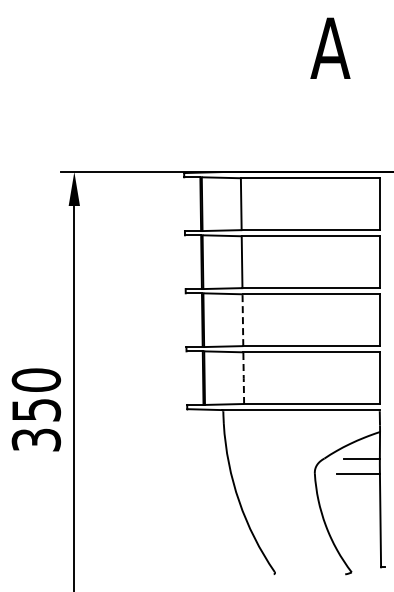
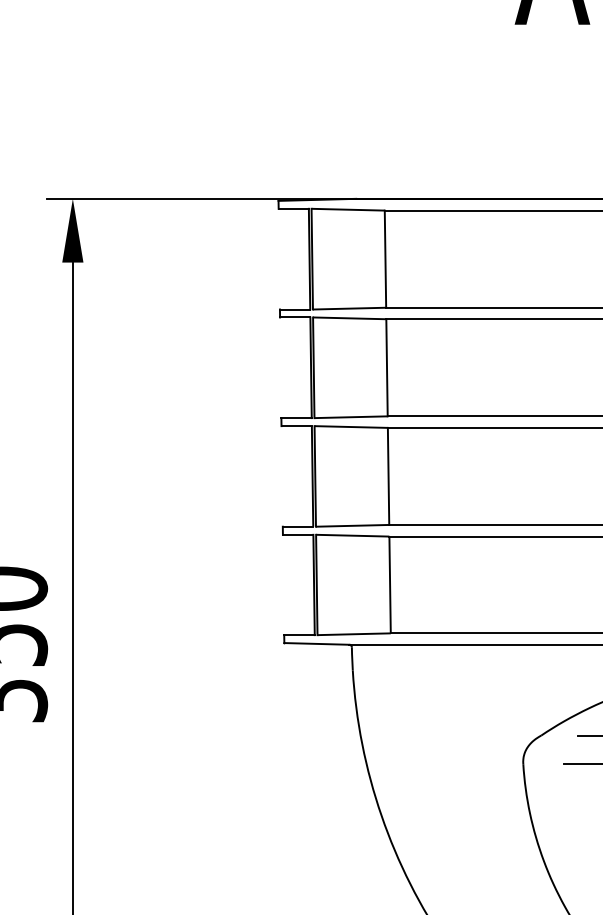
line: (242, 320) -> (387, 476), dashed -> solid
line: (243, 378) -> (389, 585), dashed -> solid

